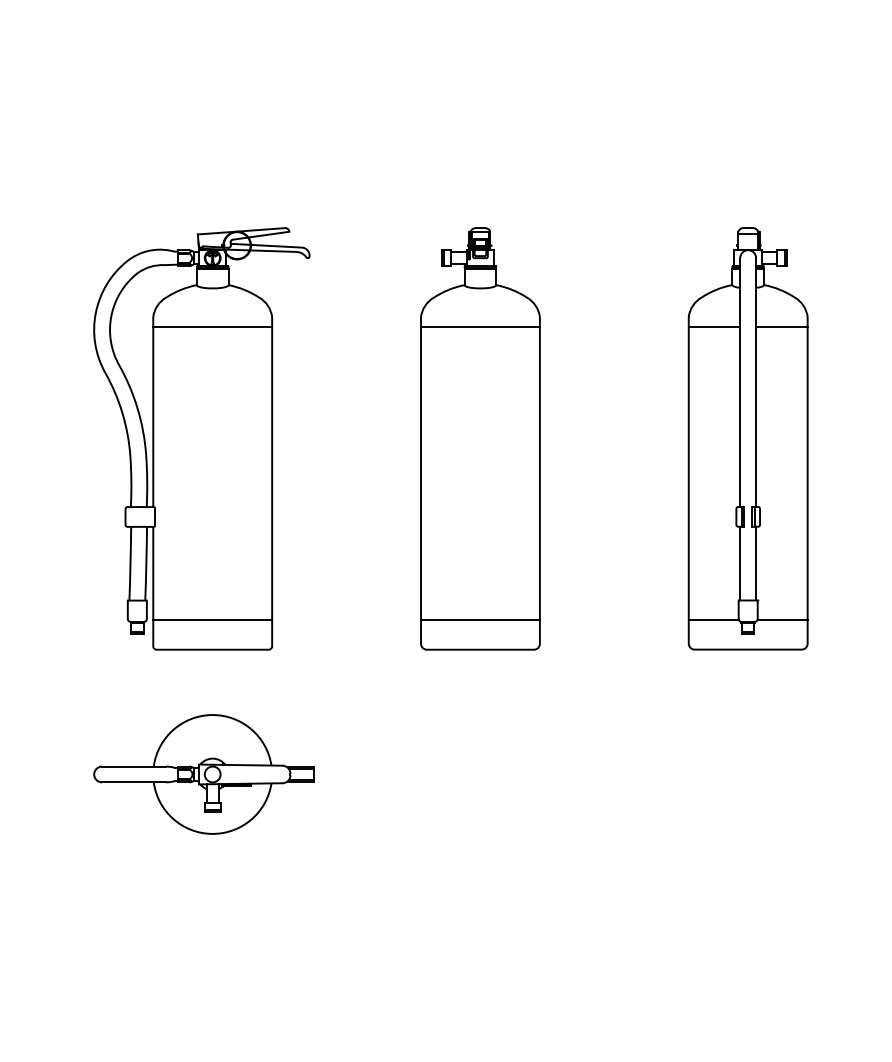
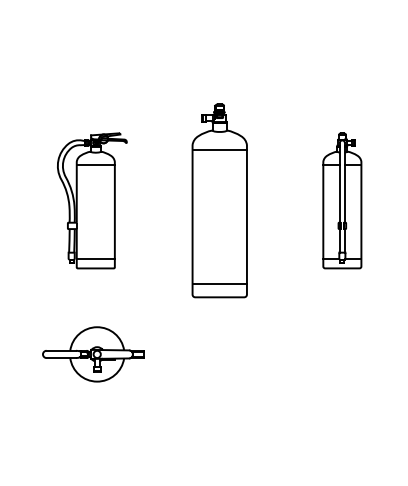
part: (202, 438) -> (92, 200), size x0.7
part: (748, 438) -> (342, 200), size x0.7

